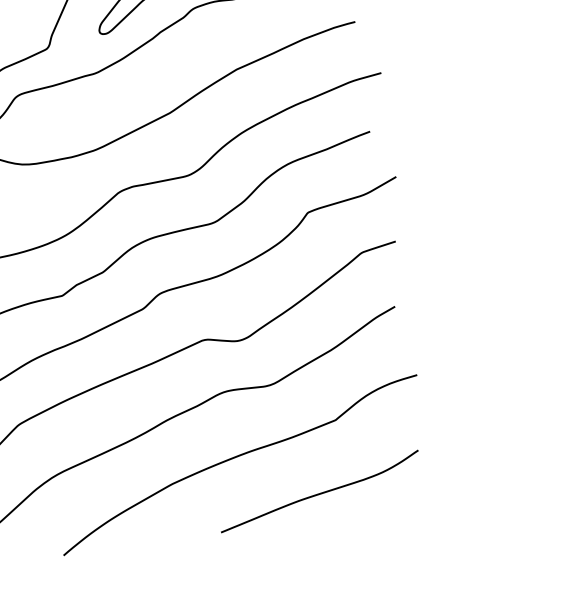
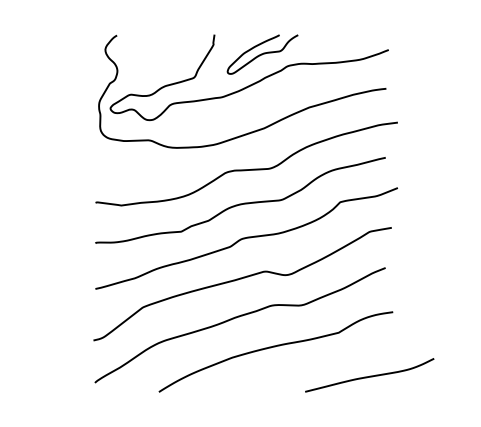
curve: (319, 491) -> (369, 375), moved

